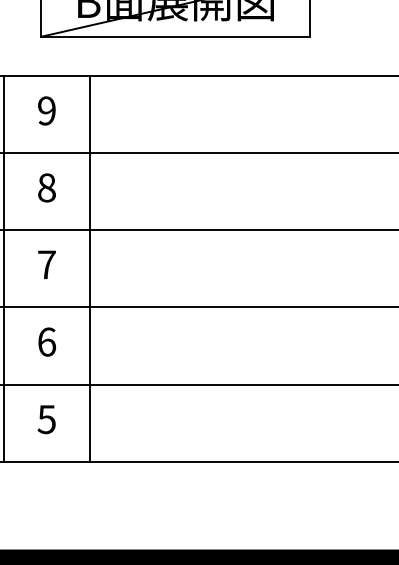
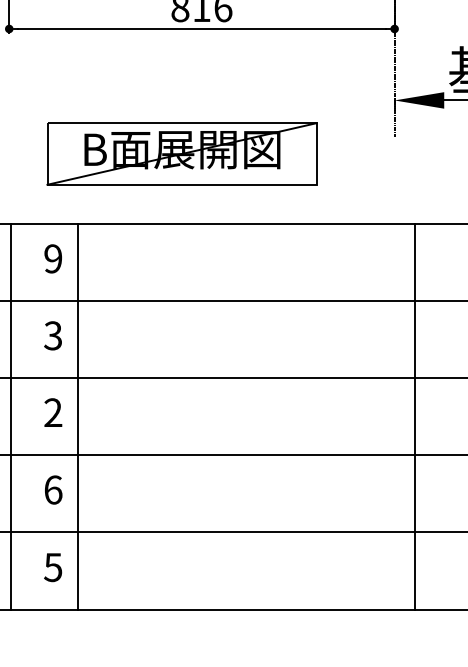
text: (47, 187) -> (53, 335), 8 -> 3
text: (47, 264) -> (53, 412), 7 -> 2
line: (90, 268) -> (78, 416), moved

